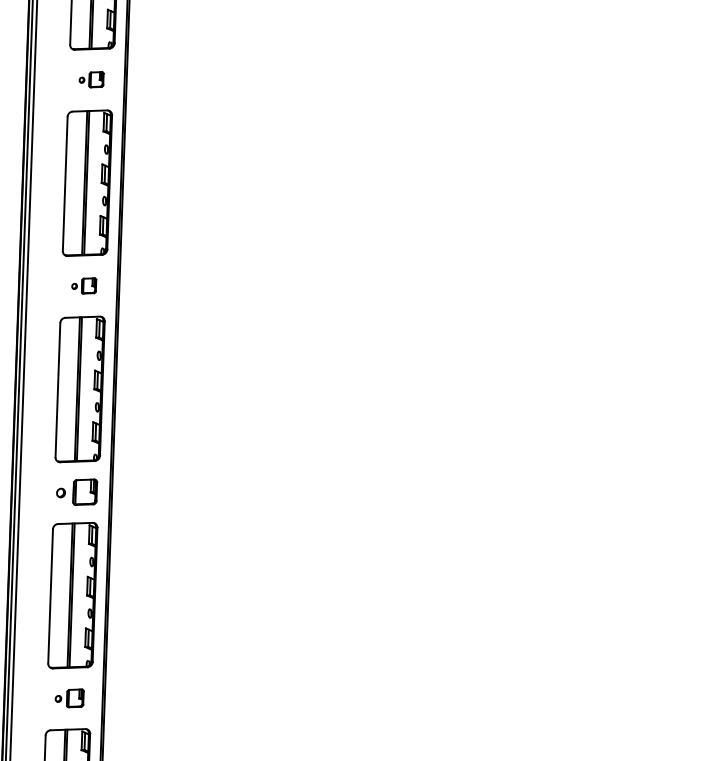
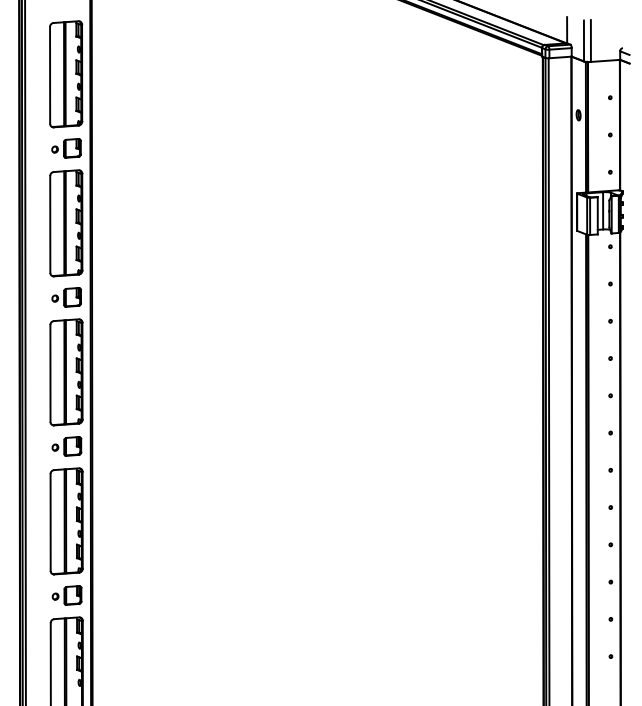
part: (91, 79) -> (66, 148), size x1.67
part: (83, 285) -> (66, 297), size x1.67
part: (68, 698) -> (66, 595), size x1.43

